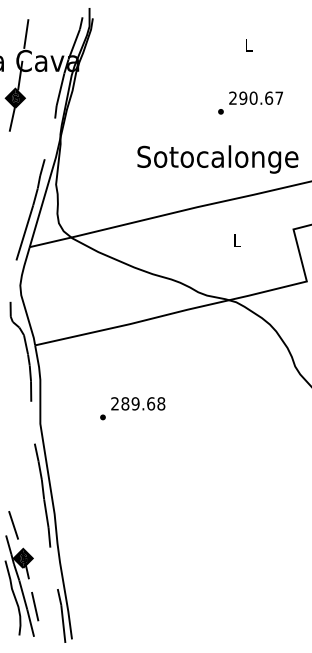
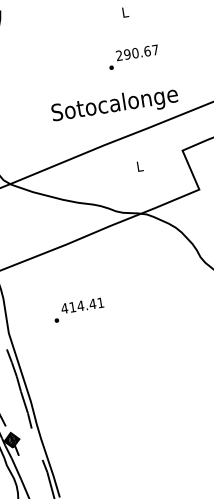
text: (137, 403) -> (82, 305), 289.68 -> 414.41
line: (35, 606) -> (27, 476), removed

